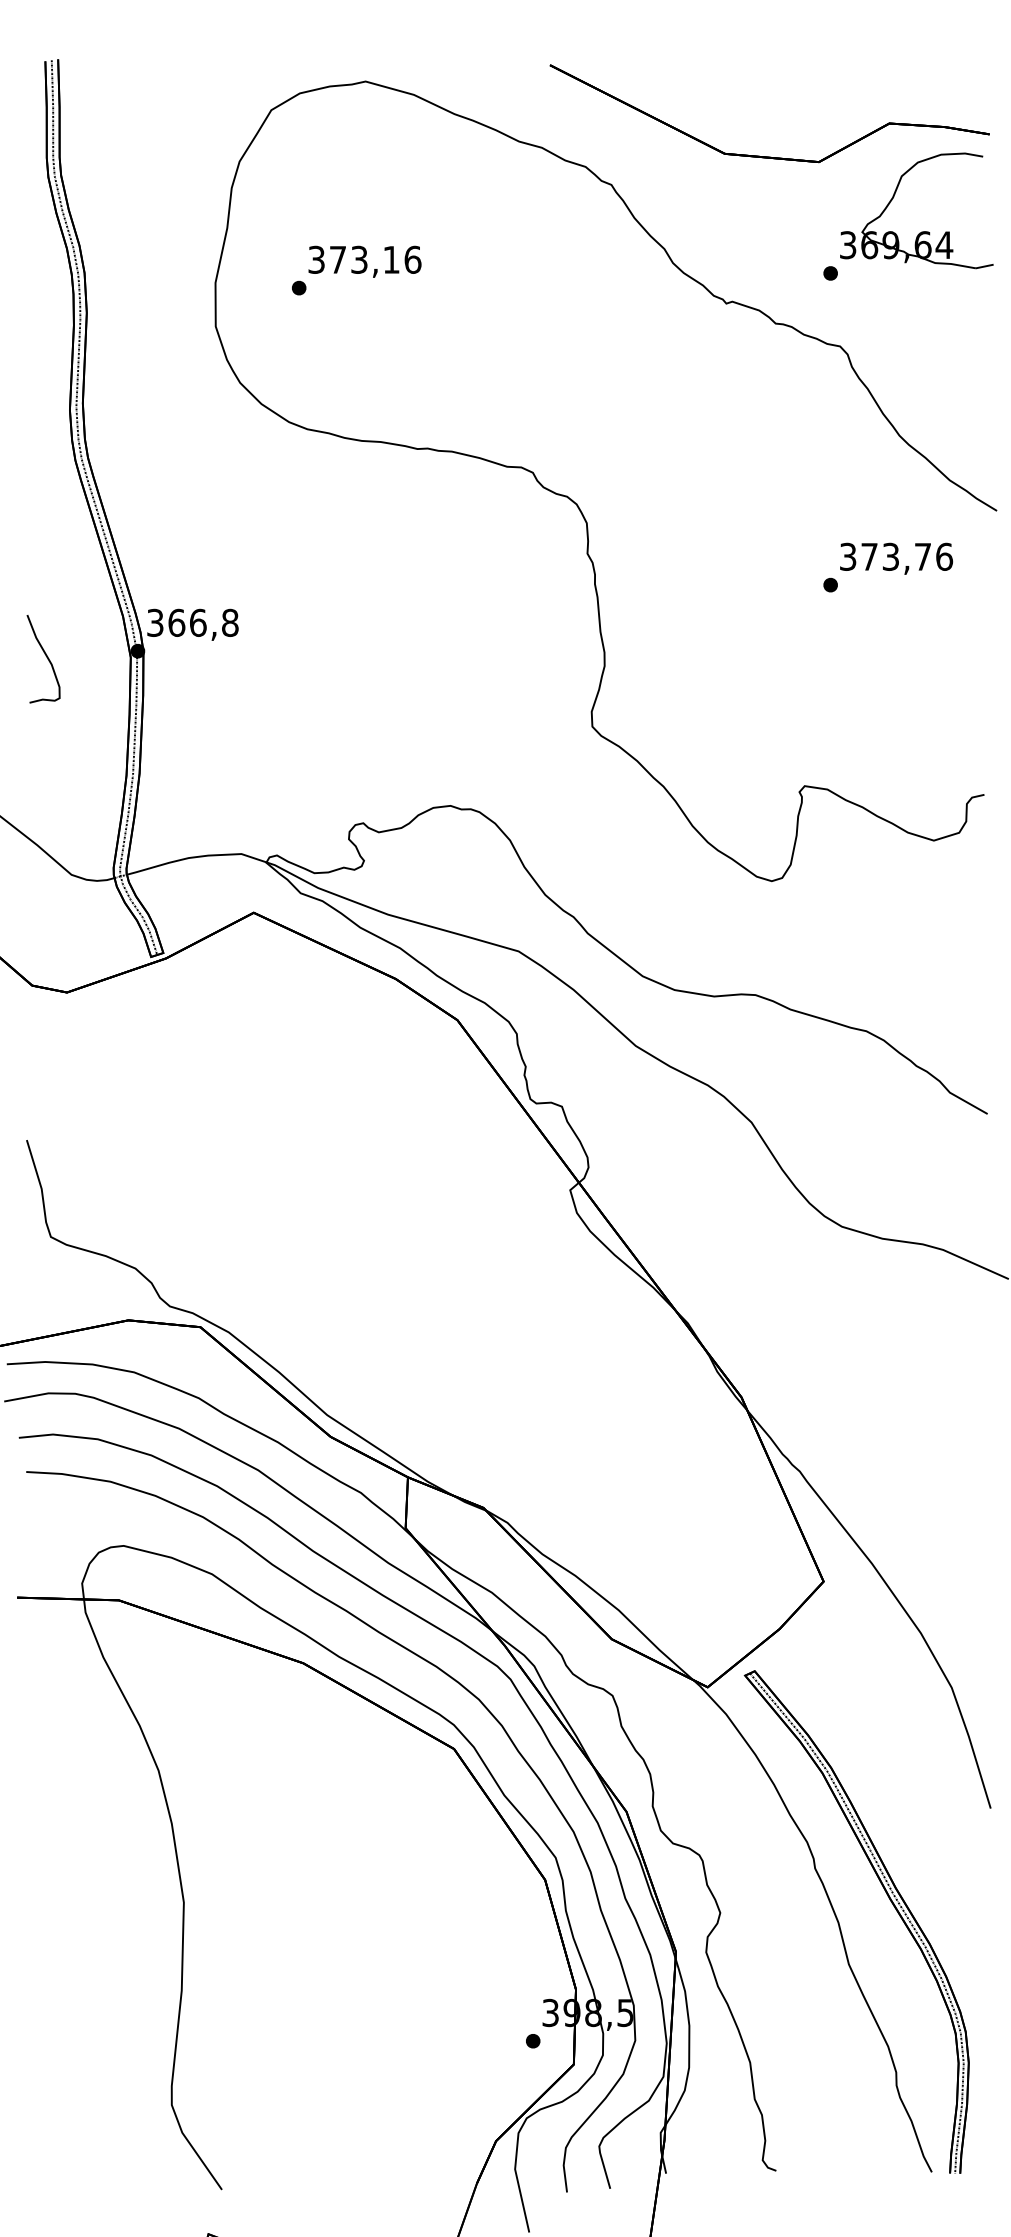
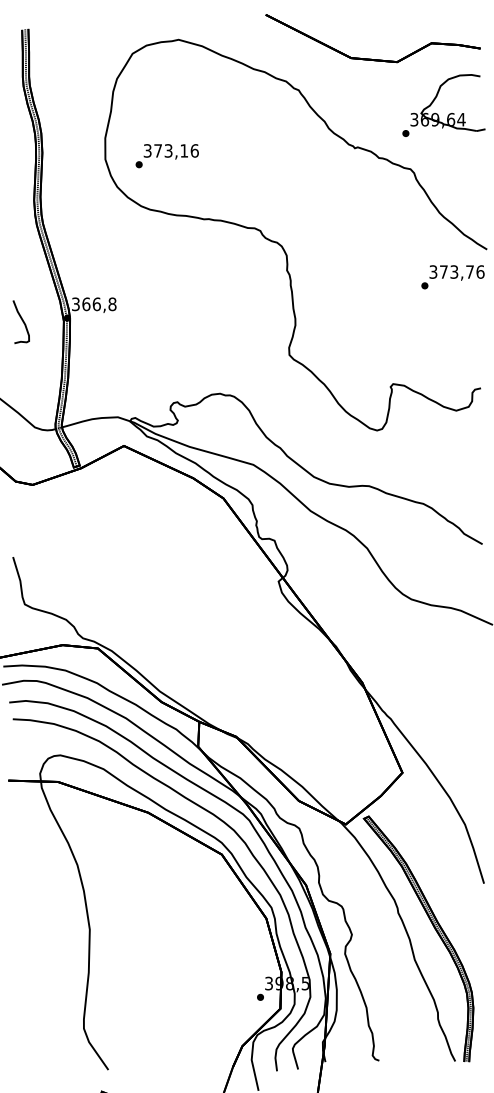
part: (766, 154) -> (371, 58), moved
text: (355, 271) -> (166, 156), moved
text: (887, 568) -> (452, 277), moved

